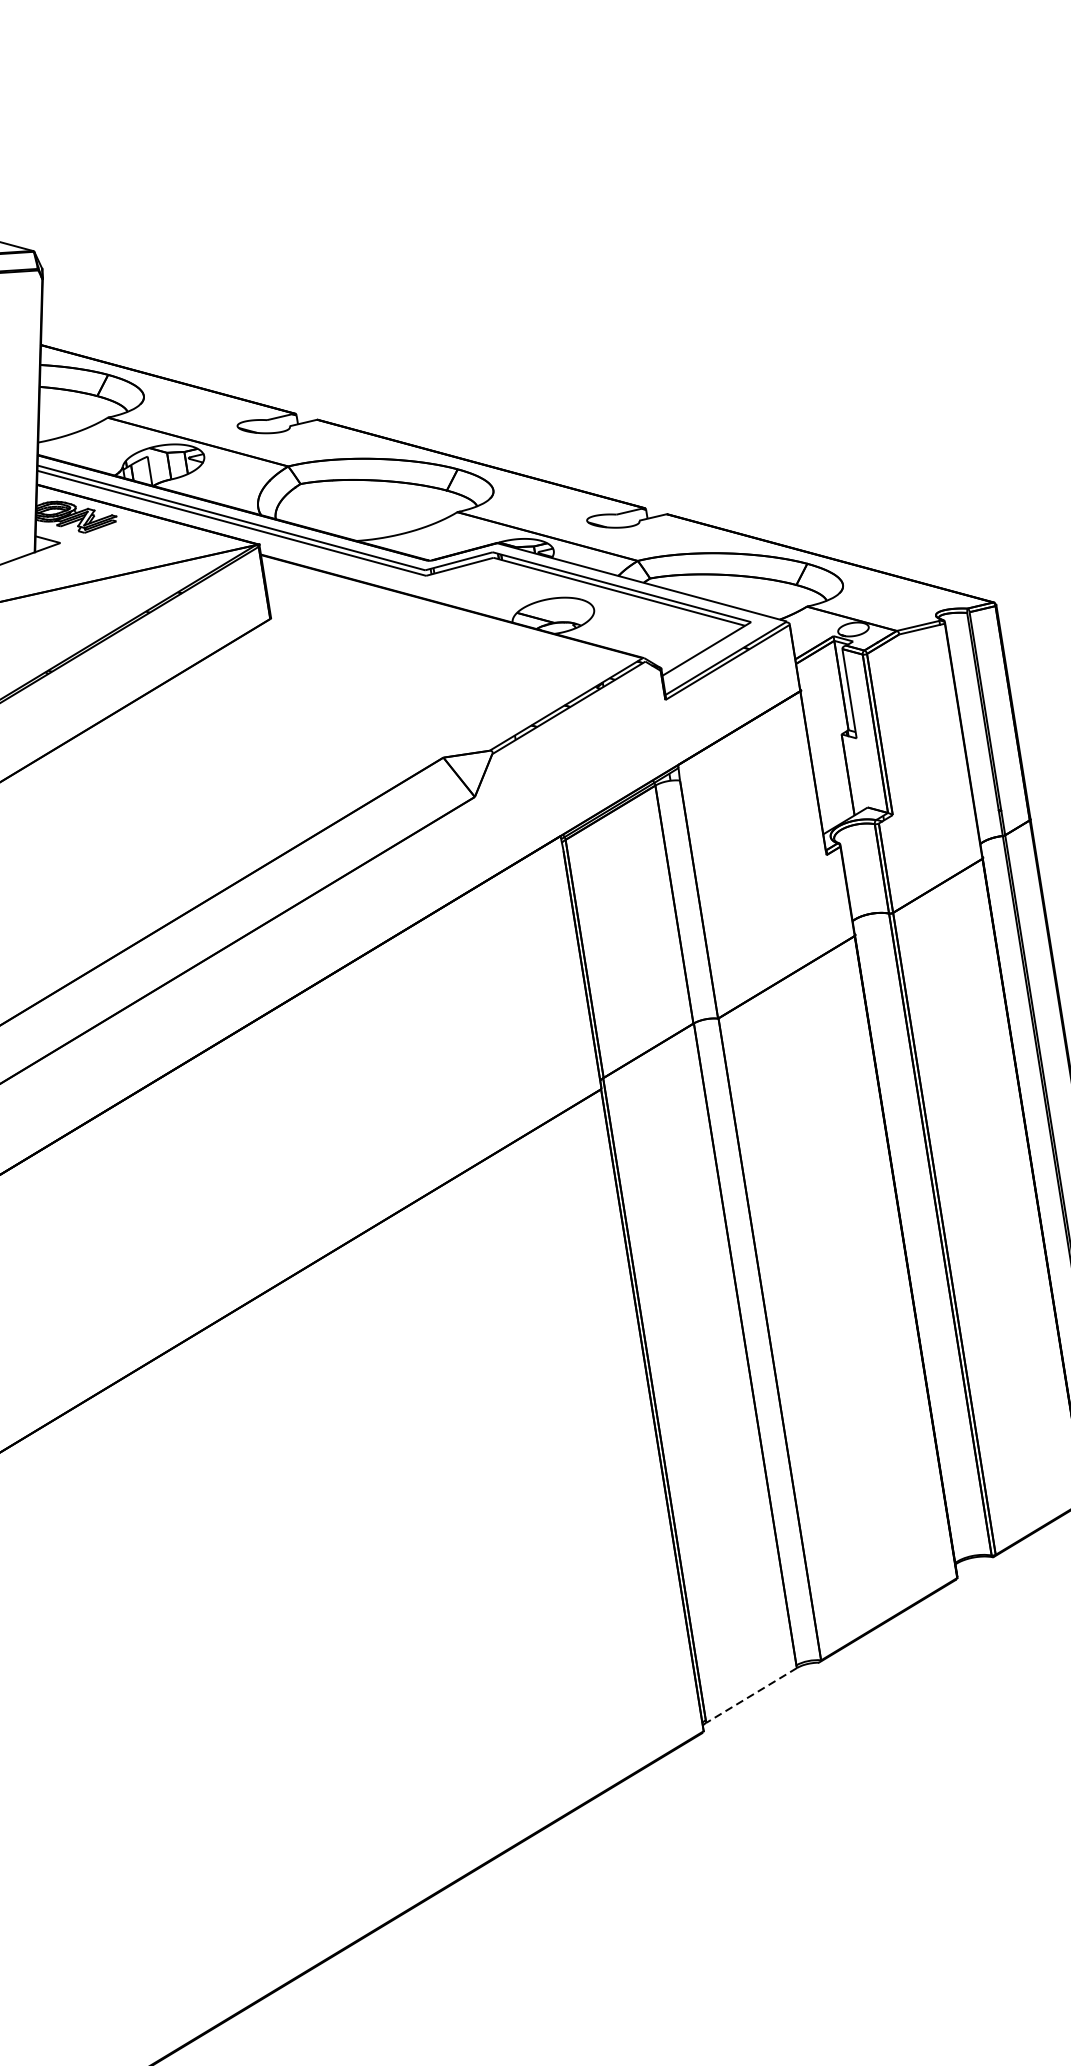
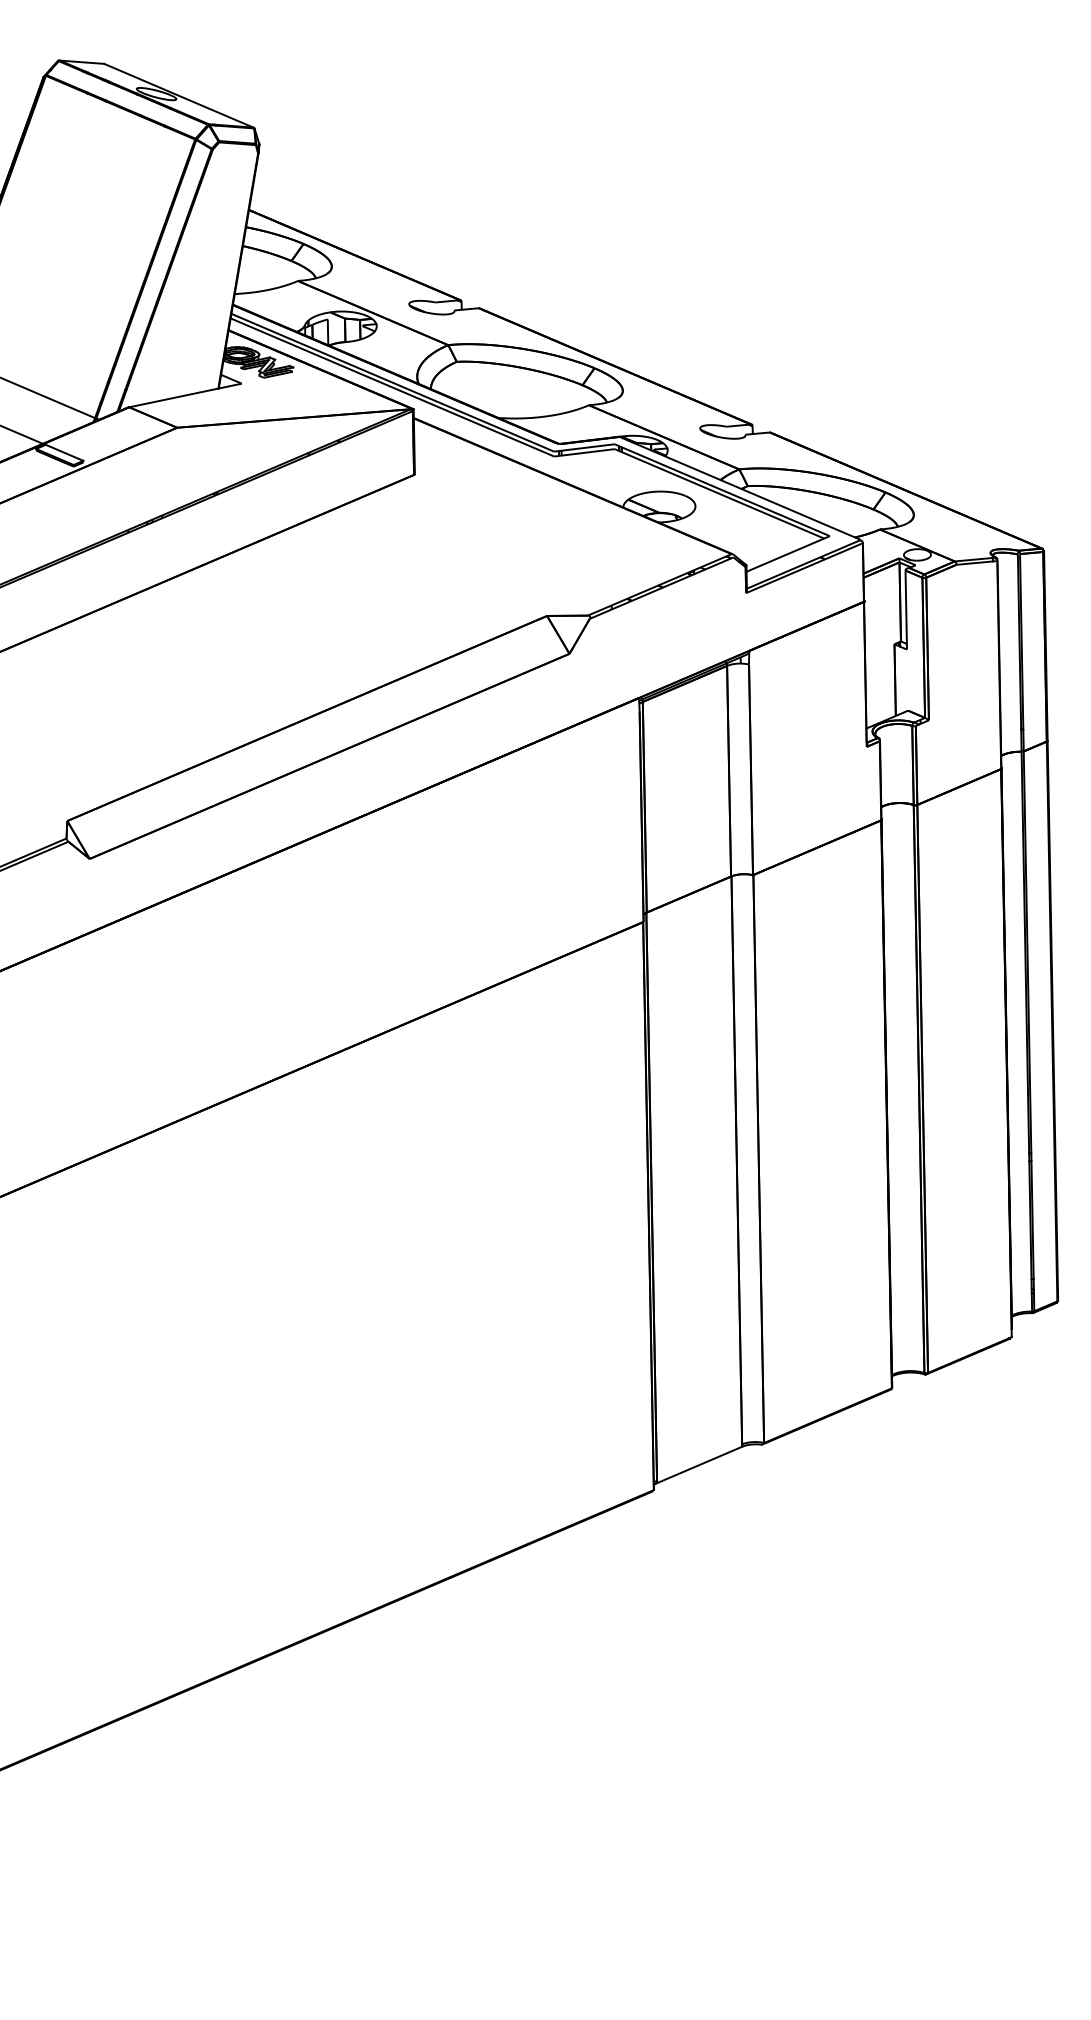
line: (751, 1696) -> (699, 1465), dashed -> solid

